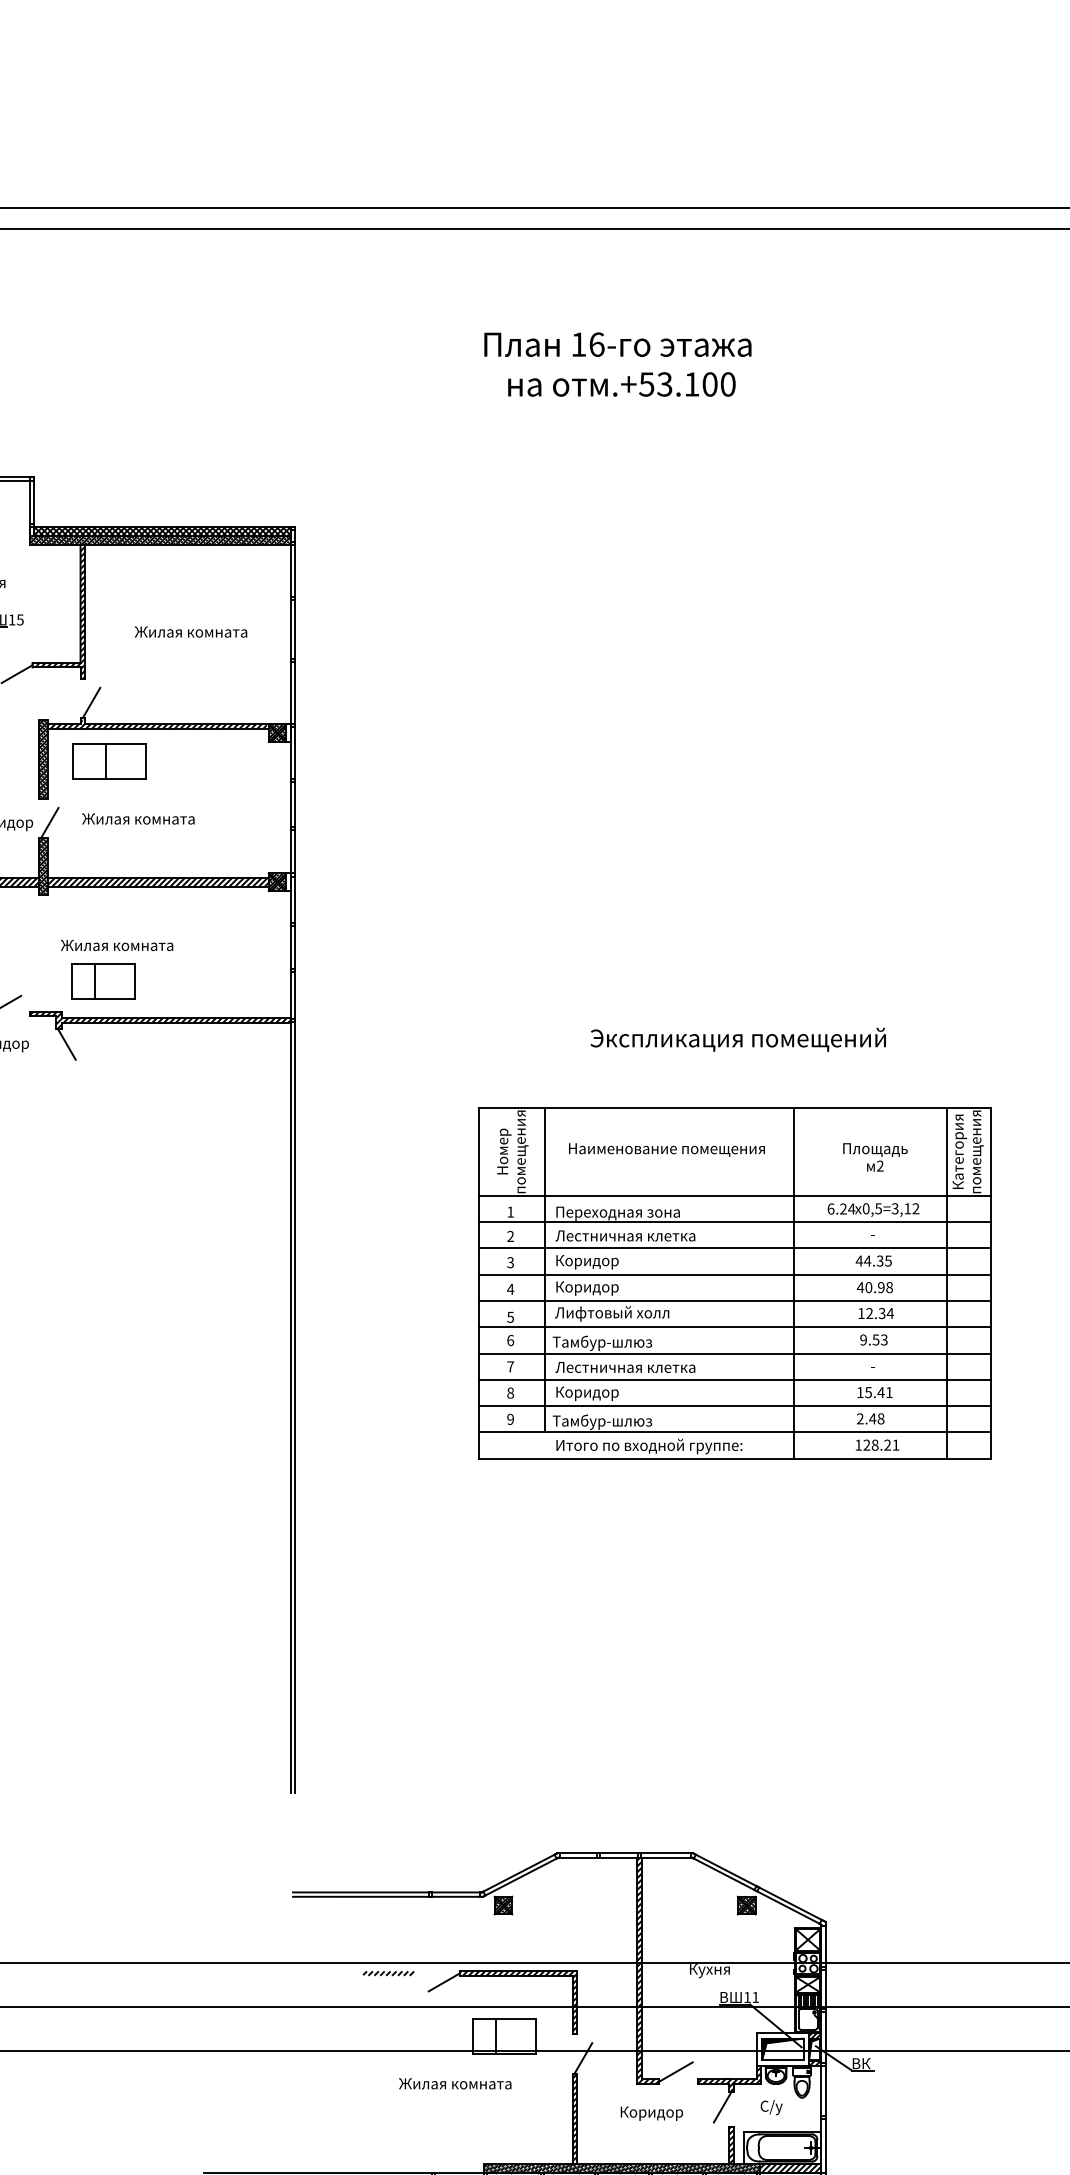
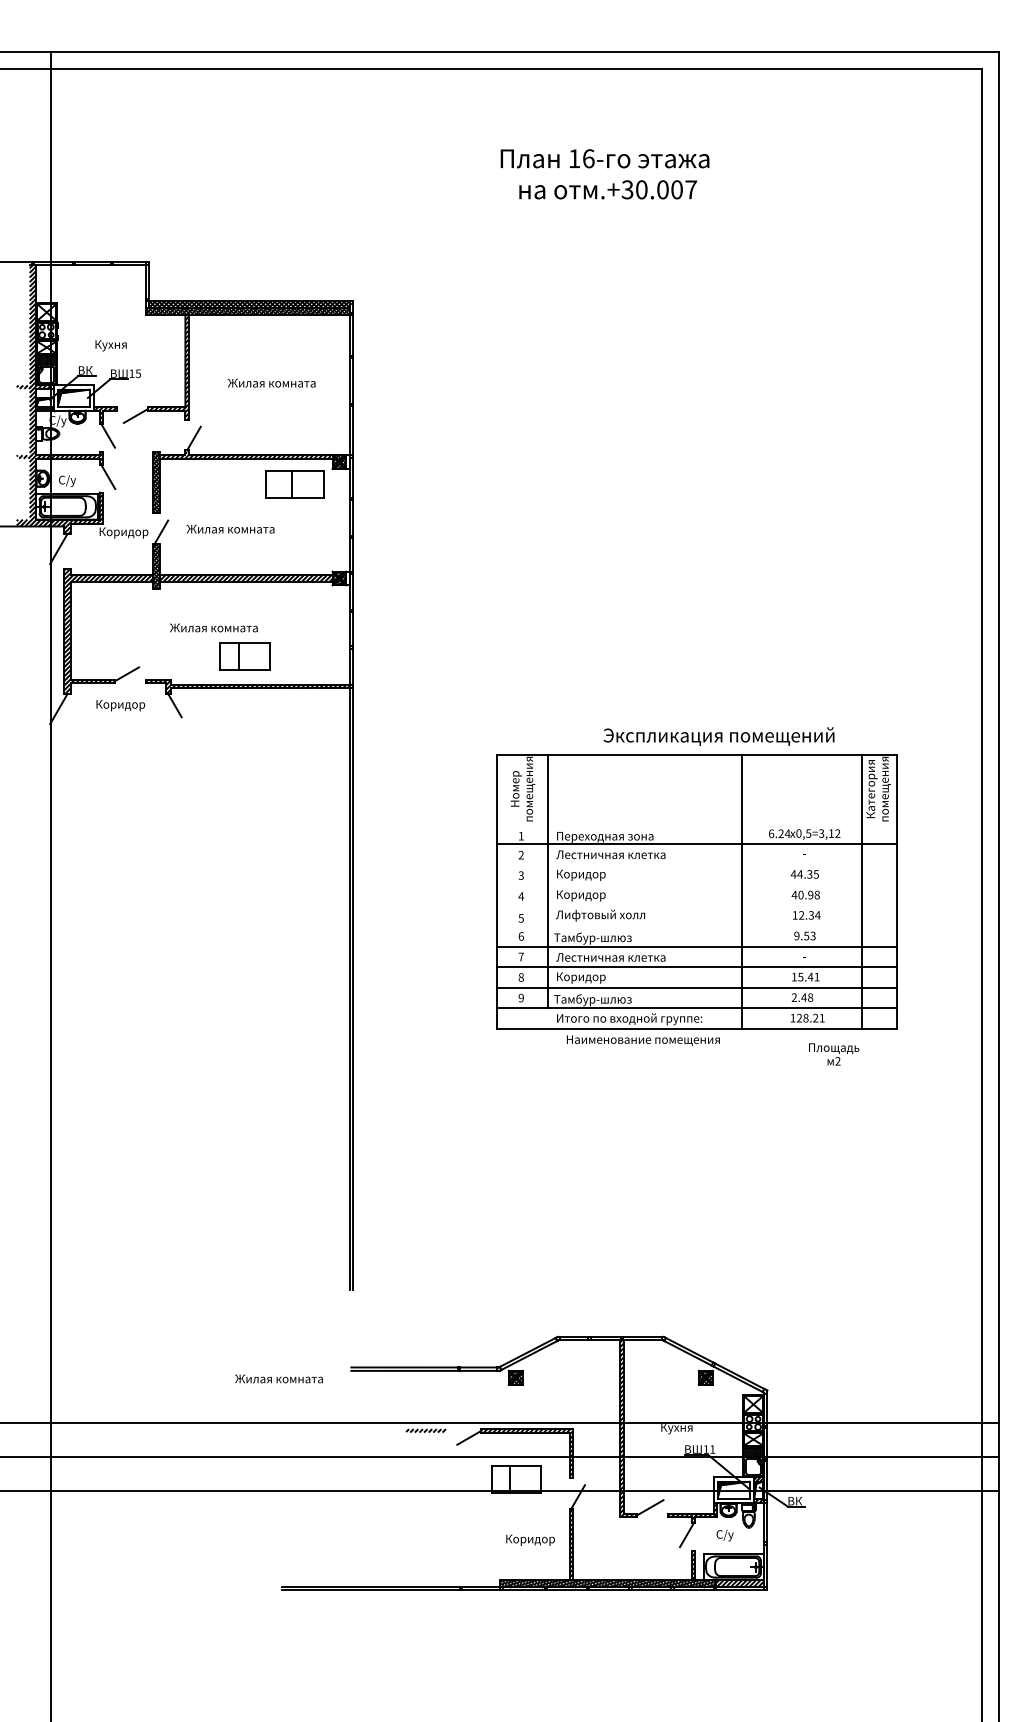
text: (687, 384) -> (659, 189), .+53.100 -> .+30.007
part: (108, 761) -> (294, 484), moved
part: (102, 982) -> (244, 656), moved
text: (737, 1039) -> (718, 736), moved
text: (665, 1149) -> (642, 1040), moved
text: (875, 1157) -> (834, 1054), moved
line: (735, 1195) -> (696, 823), removed
line: (735, 1248) -> (696, 864), removed
line: (735, 1275) -> (696, 885), removed
line: (735, 1300) -> (696, 905), removed
line: (735, 1327) -> (696, 926), removed
text: (454, 2083) -> (278, 1378), moved
text: (651, 2112) -> (530, 1539), moved

